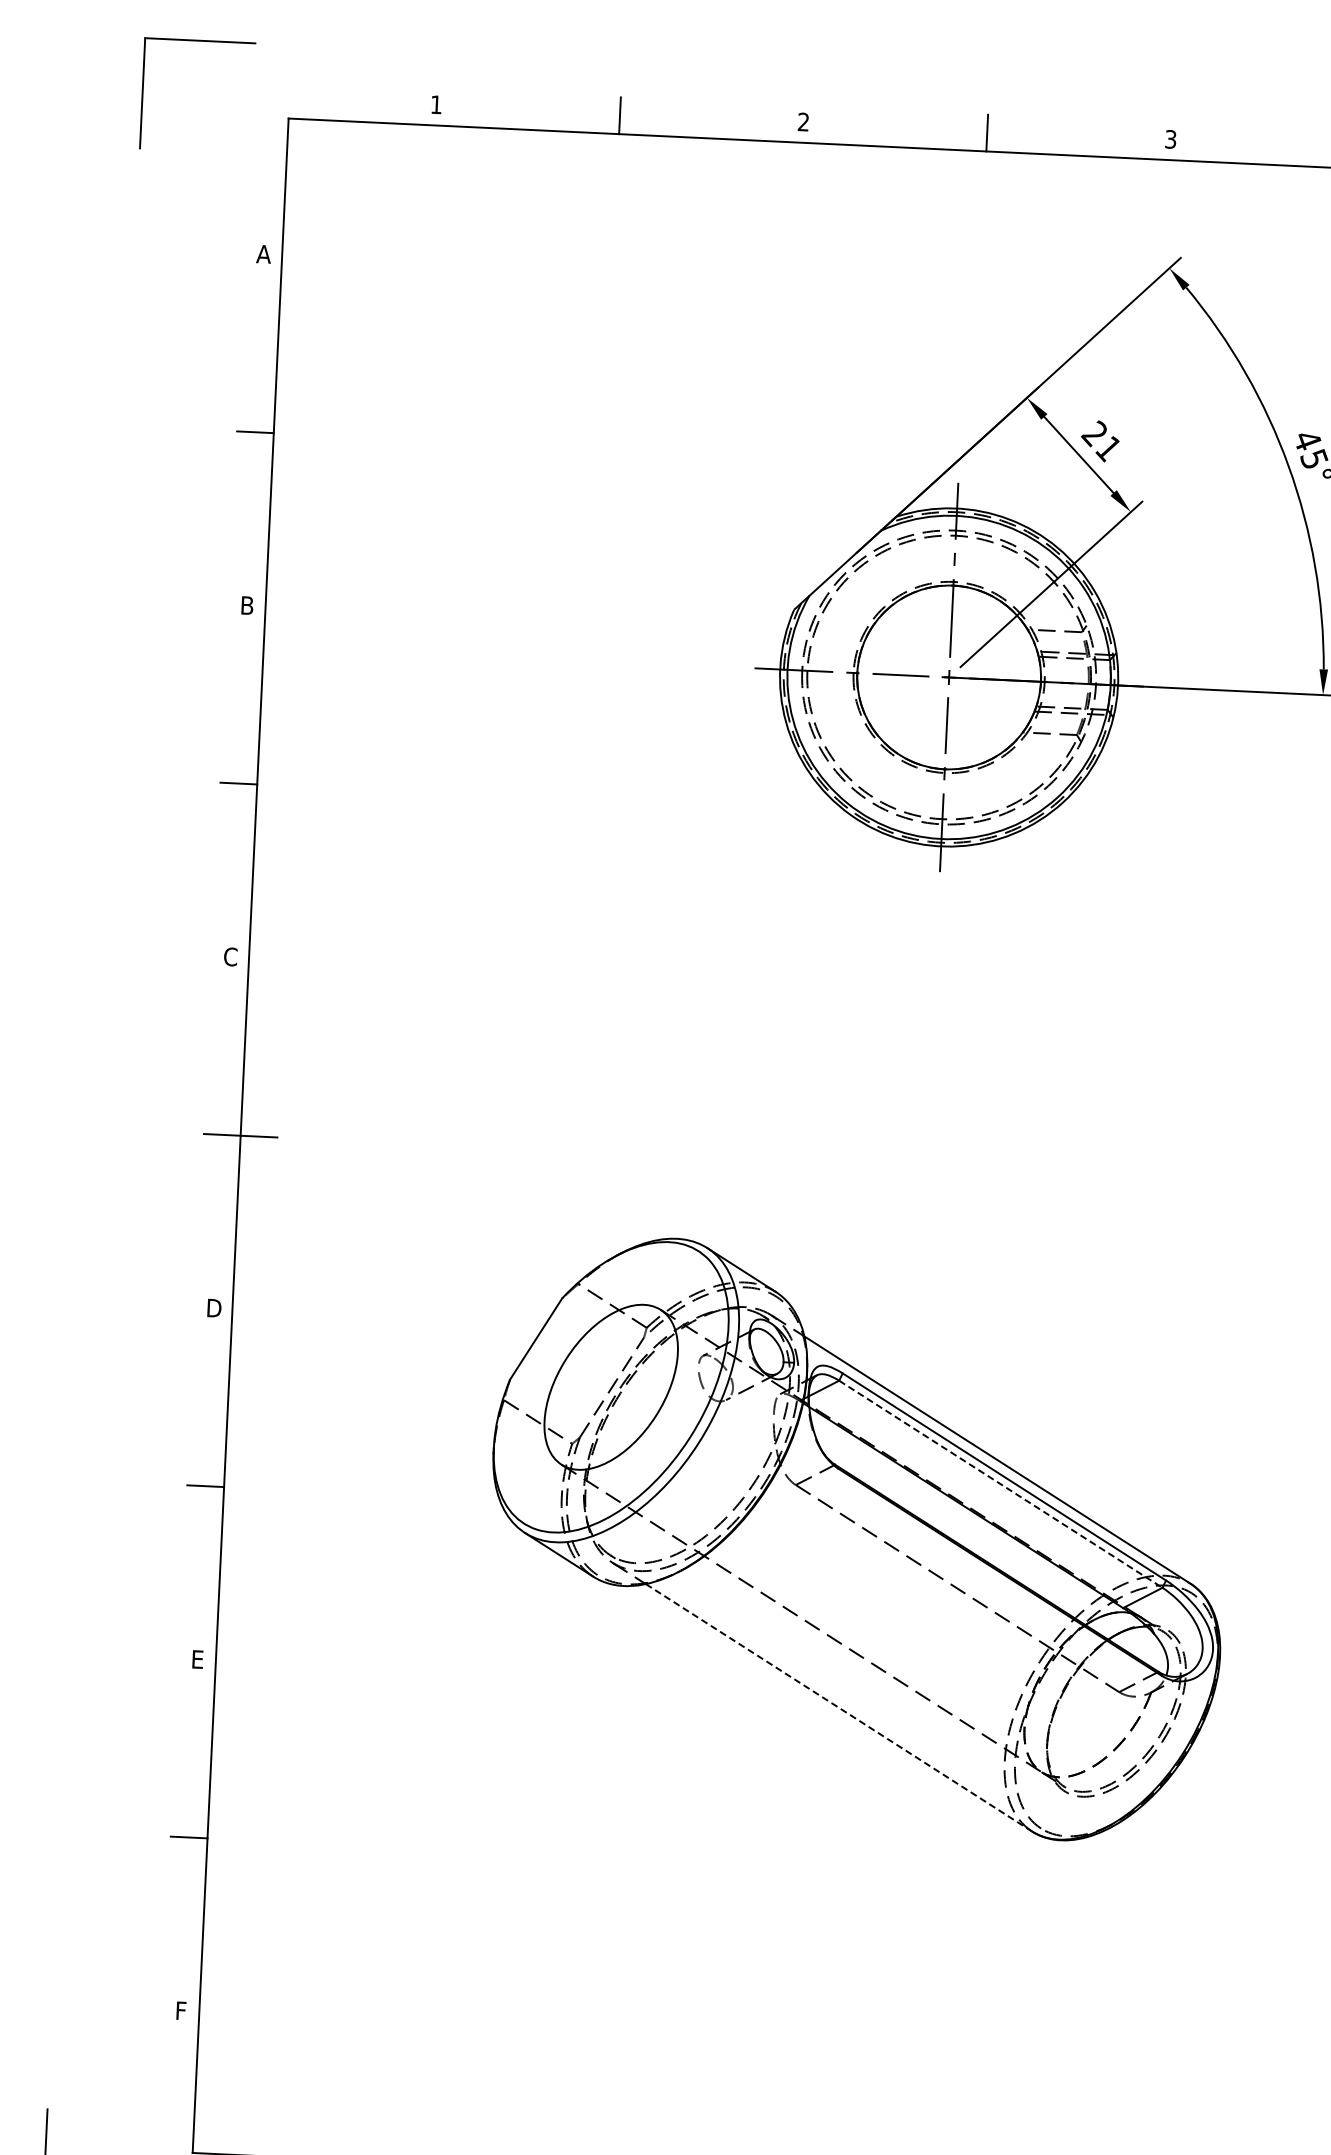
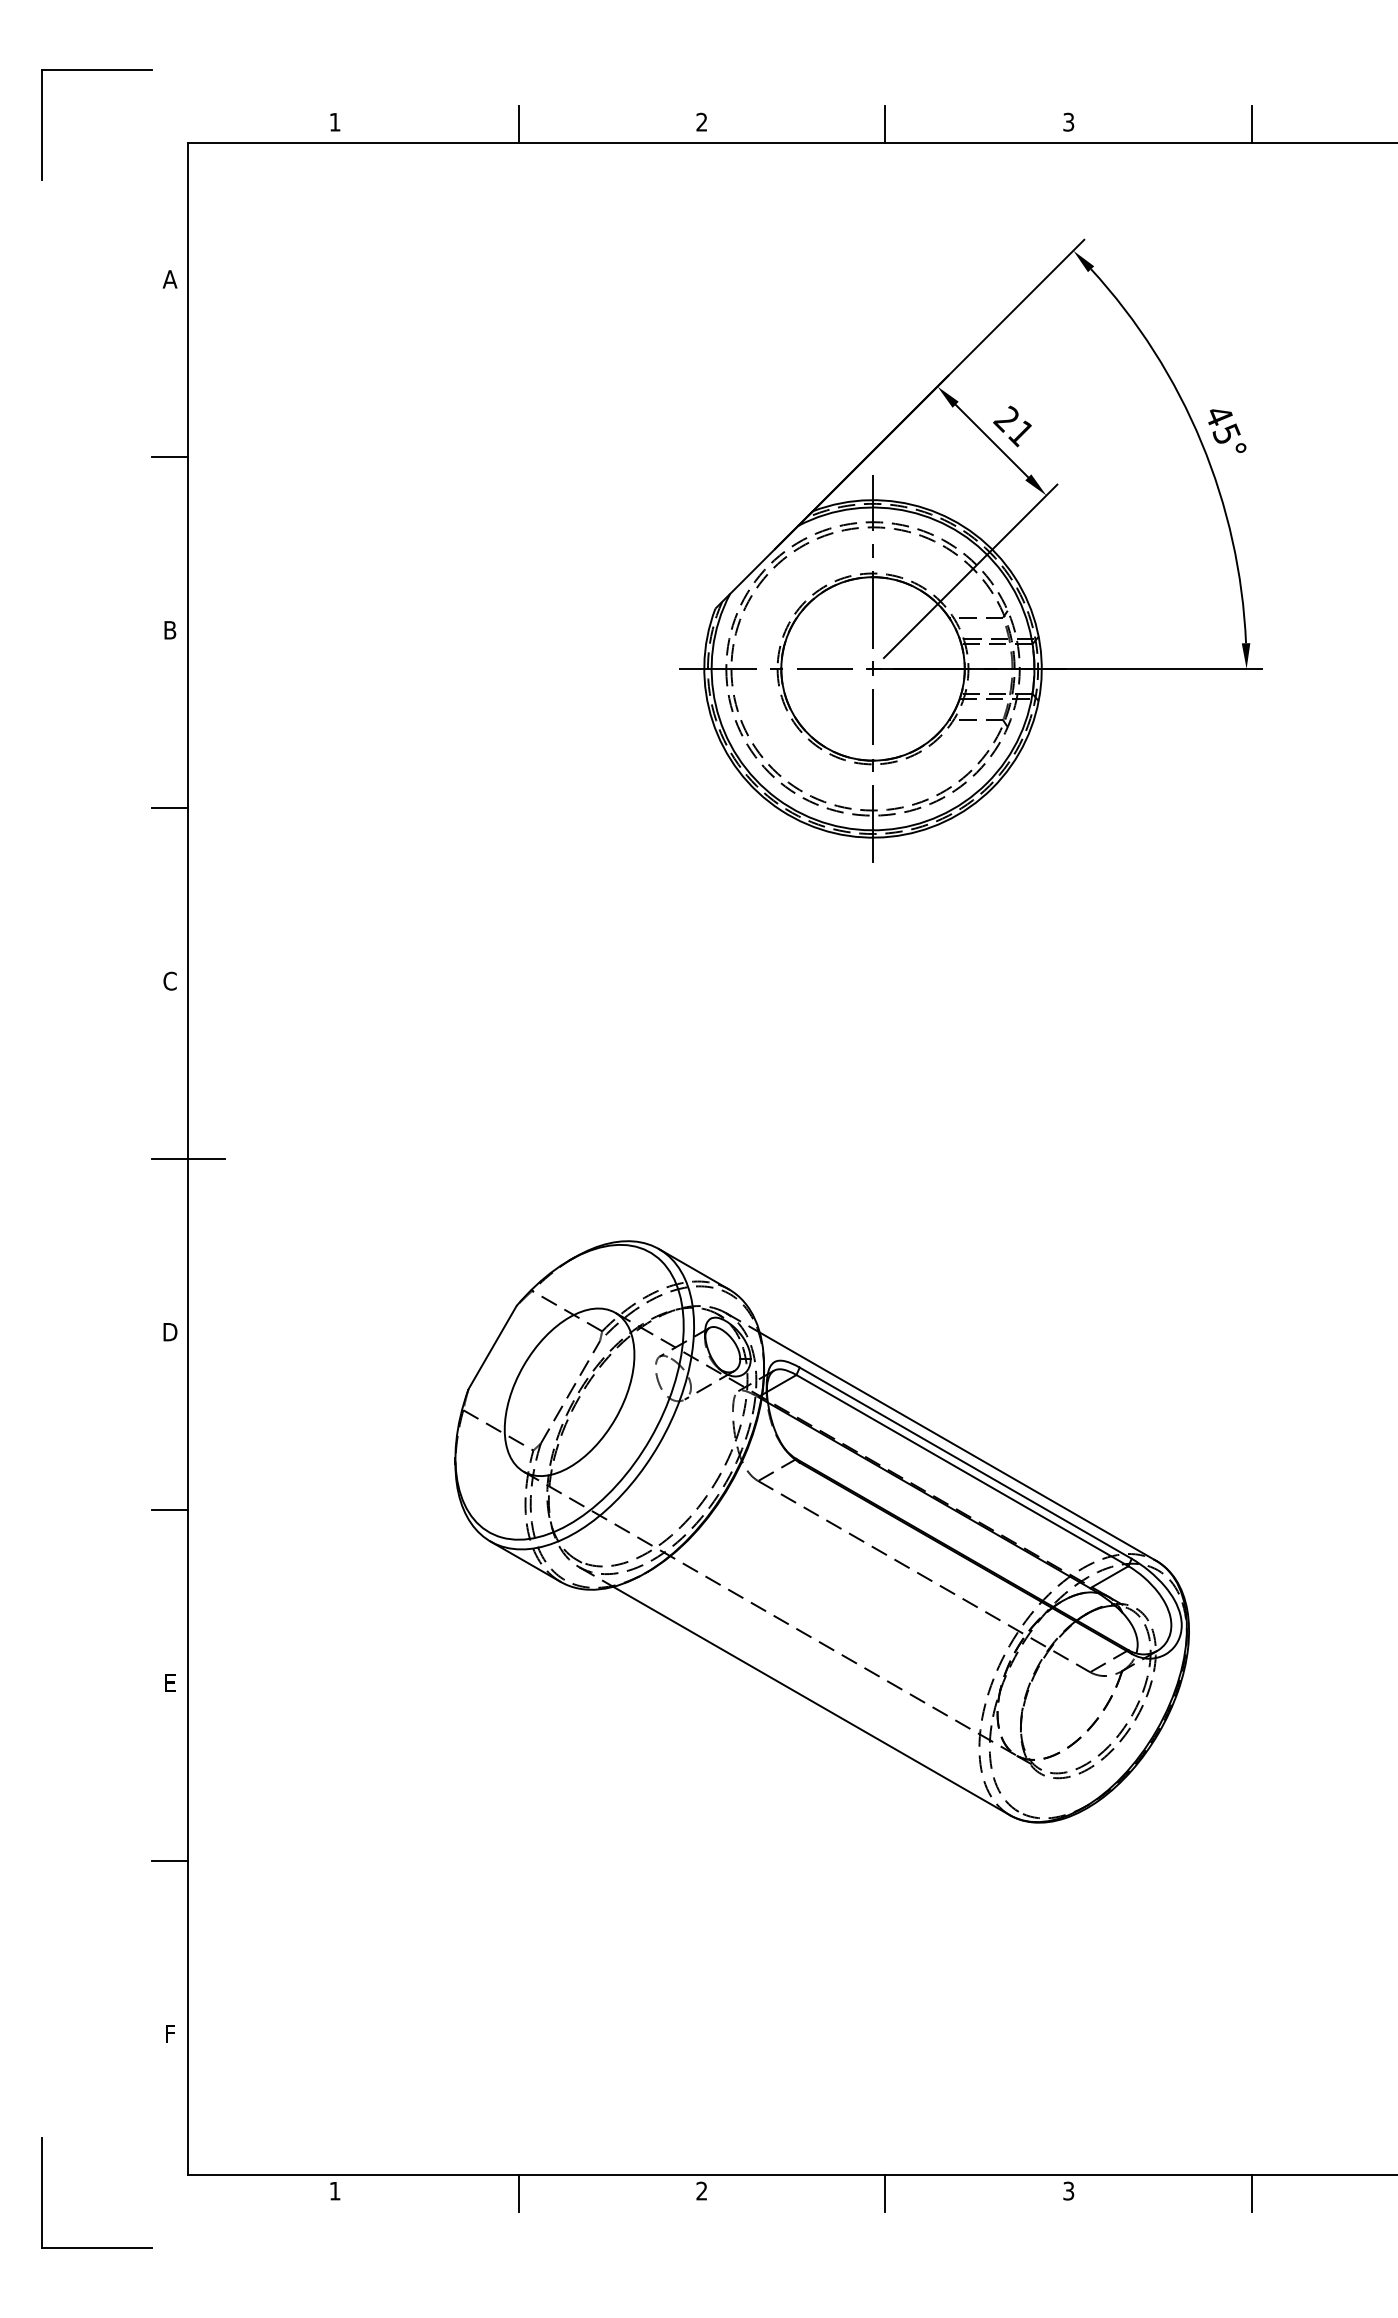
line: (1000, 1484) -> (962, 1470), dashed -> solid
line: (838, 1708) -> (811, 1701), dashed -> solid

